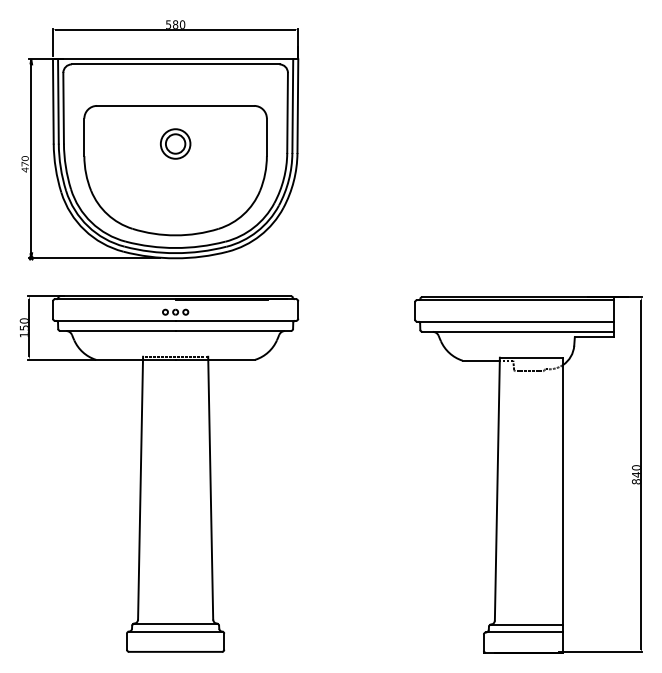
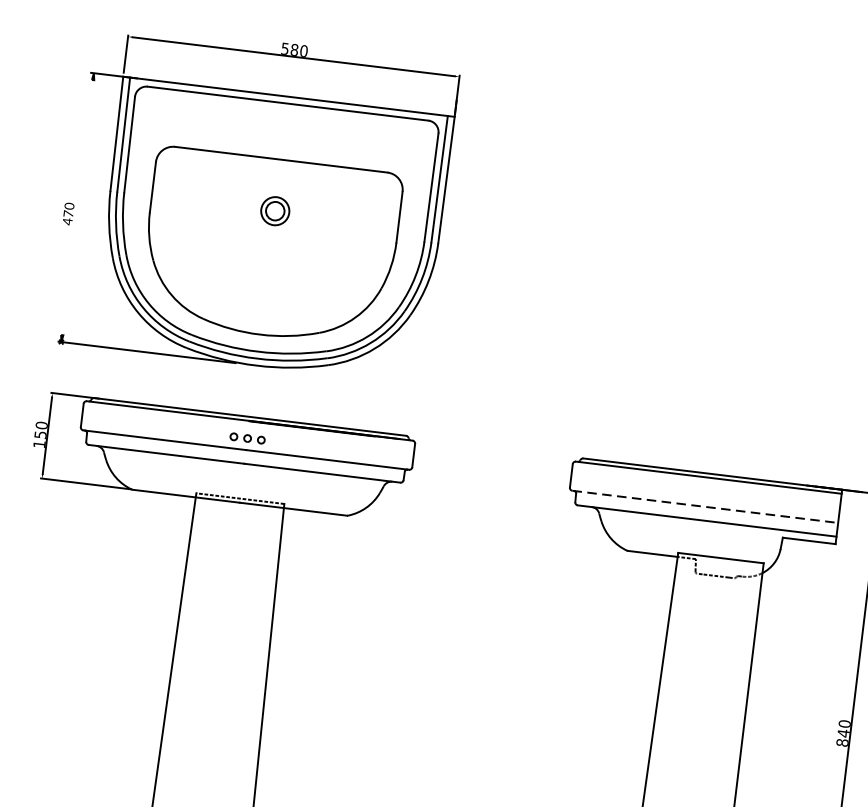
part: (175, 143) -> (275, 210), size x0.7
line: (31, 158) -> (78, 207), removed
line: (516, 321) -> (706, 506), solid -> dashed

